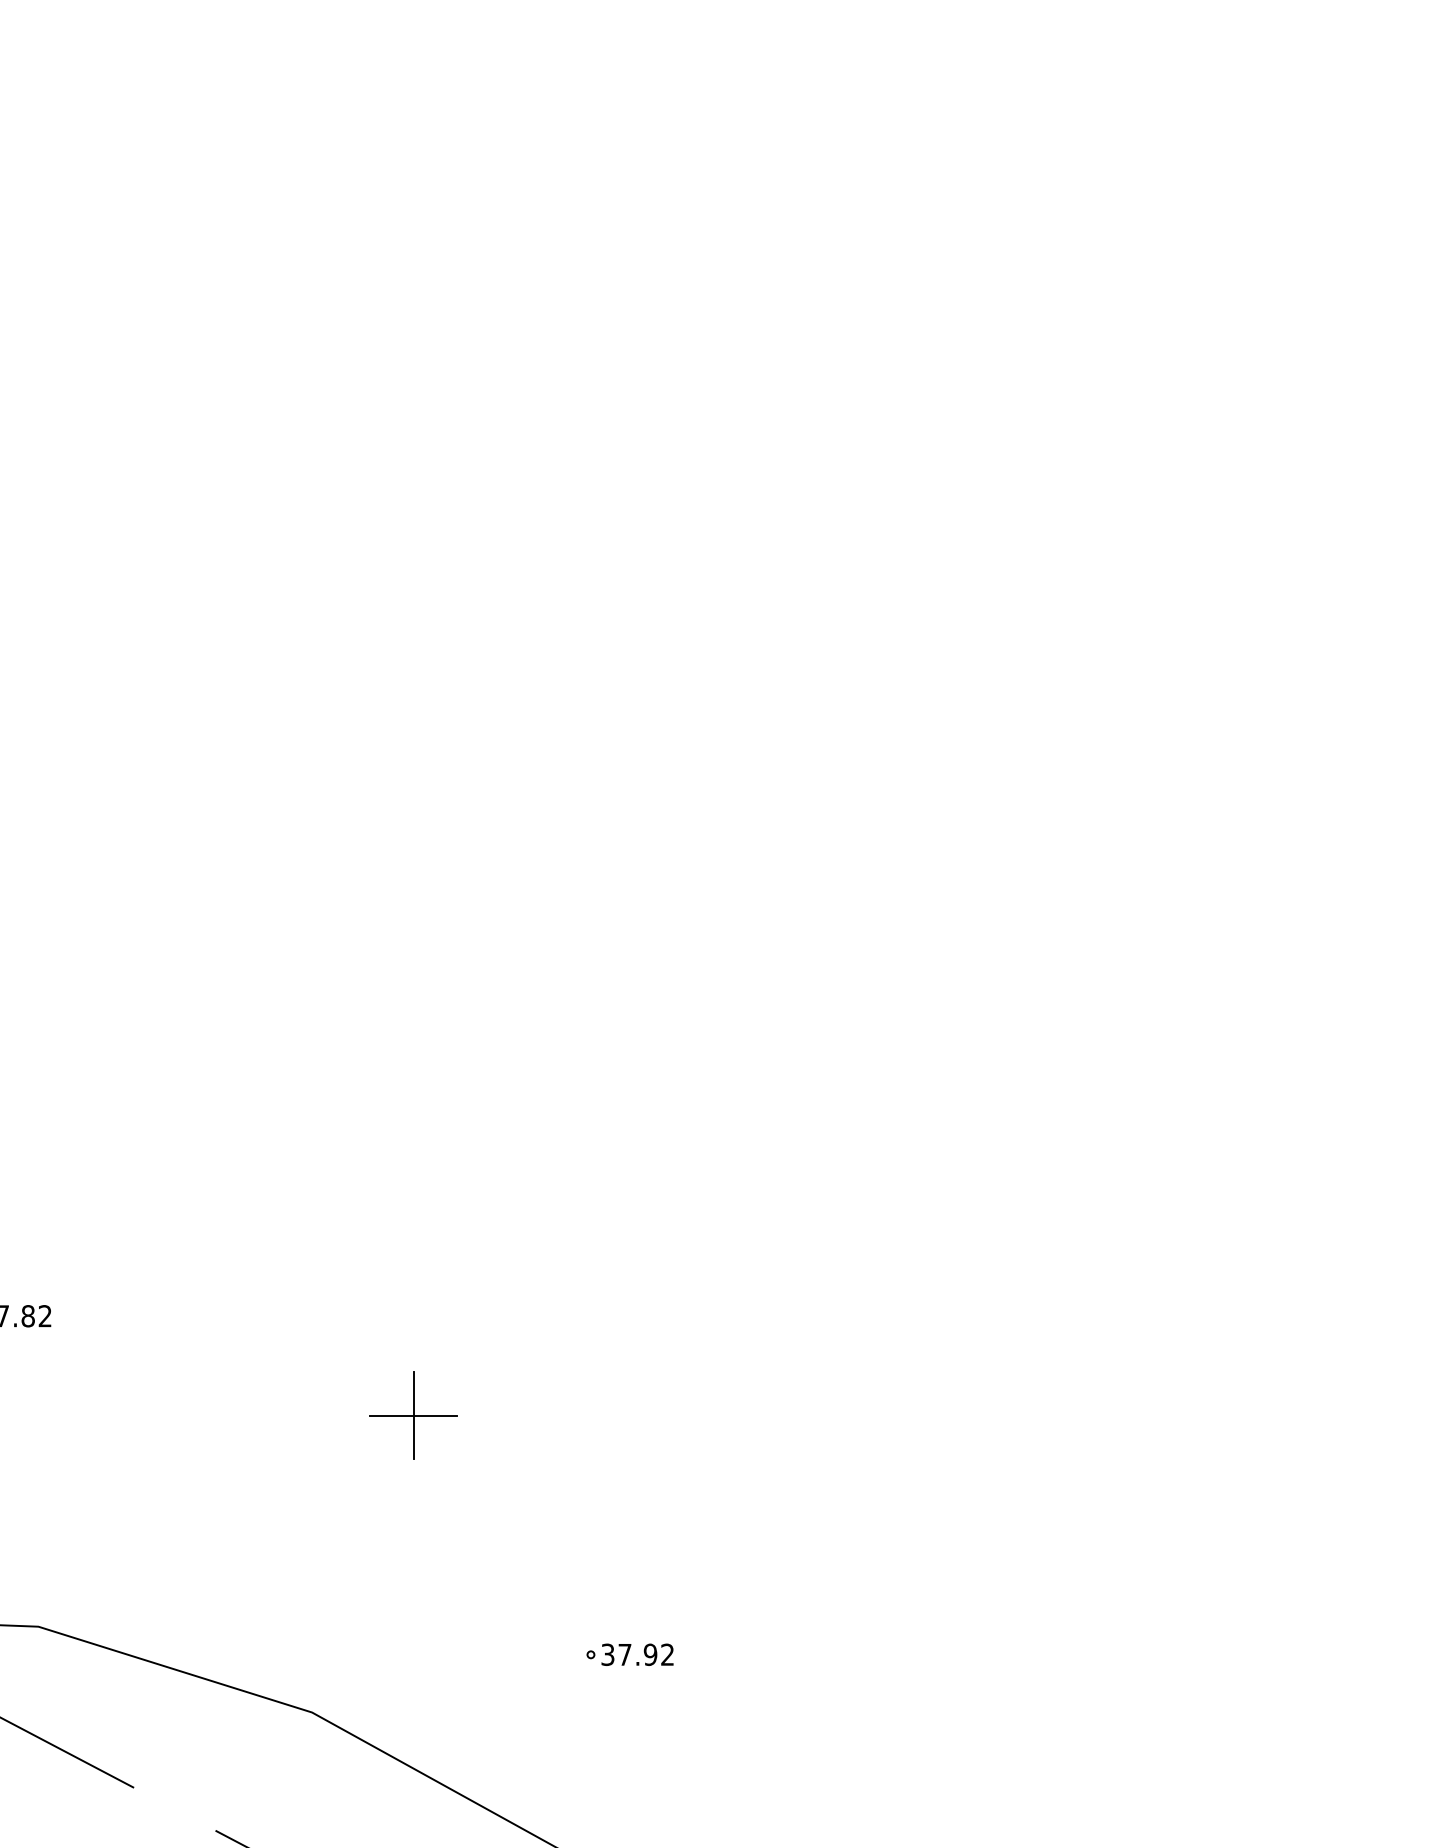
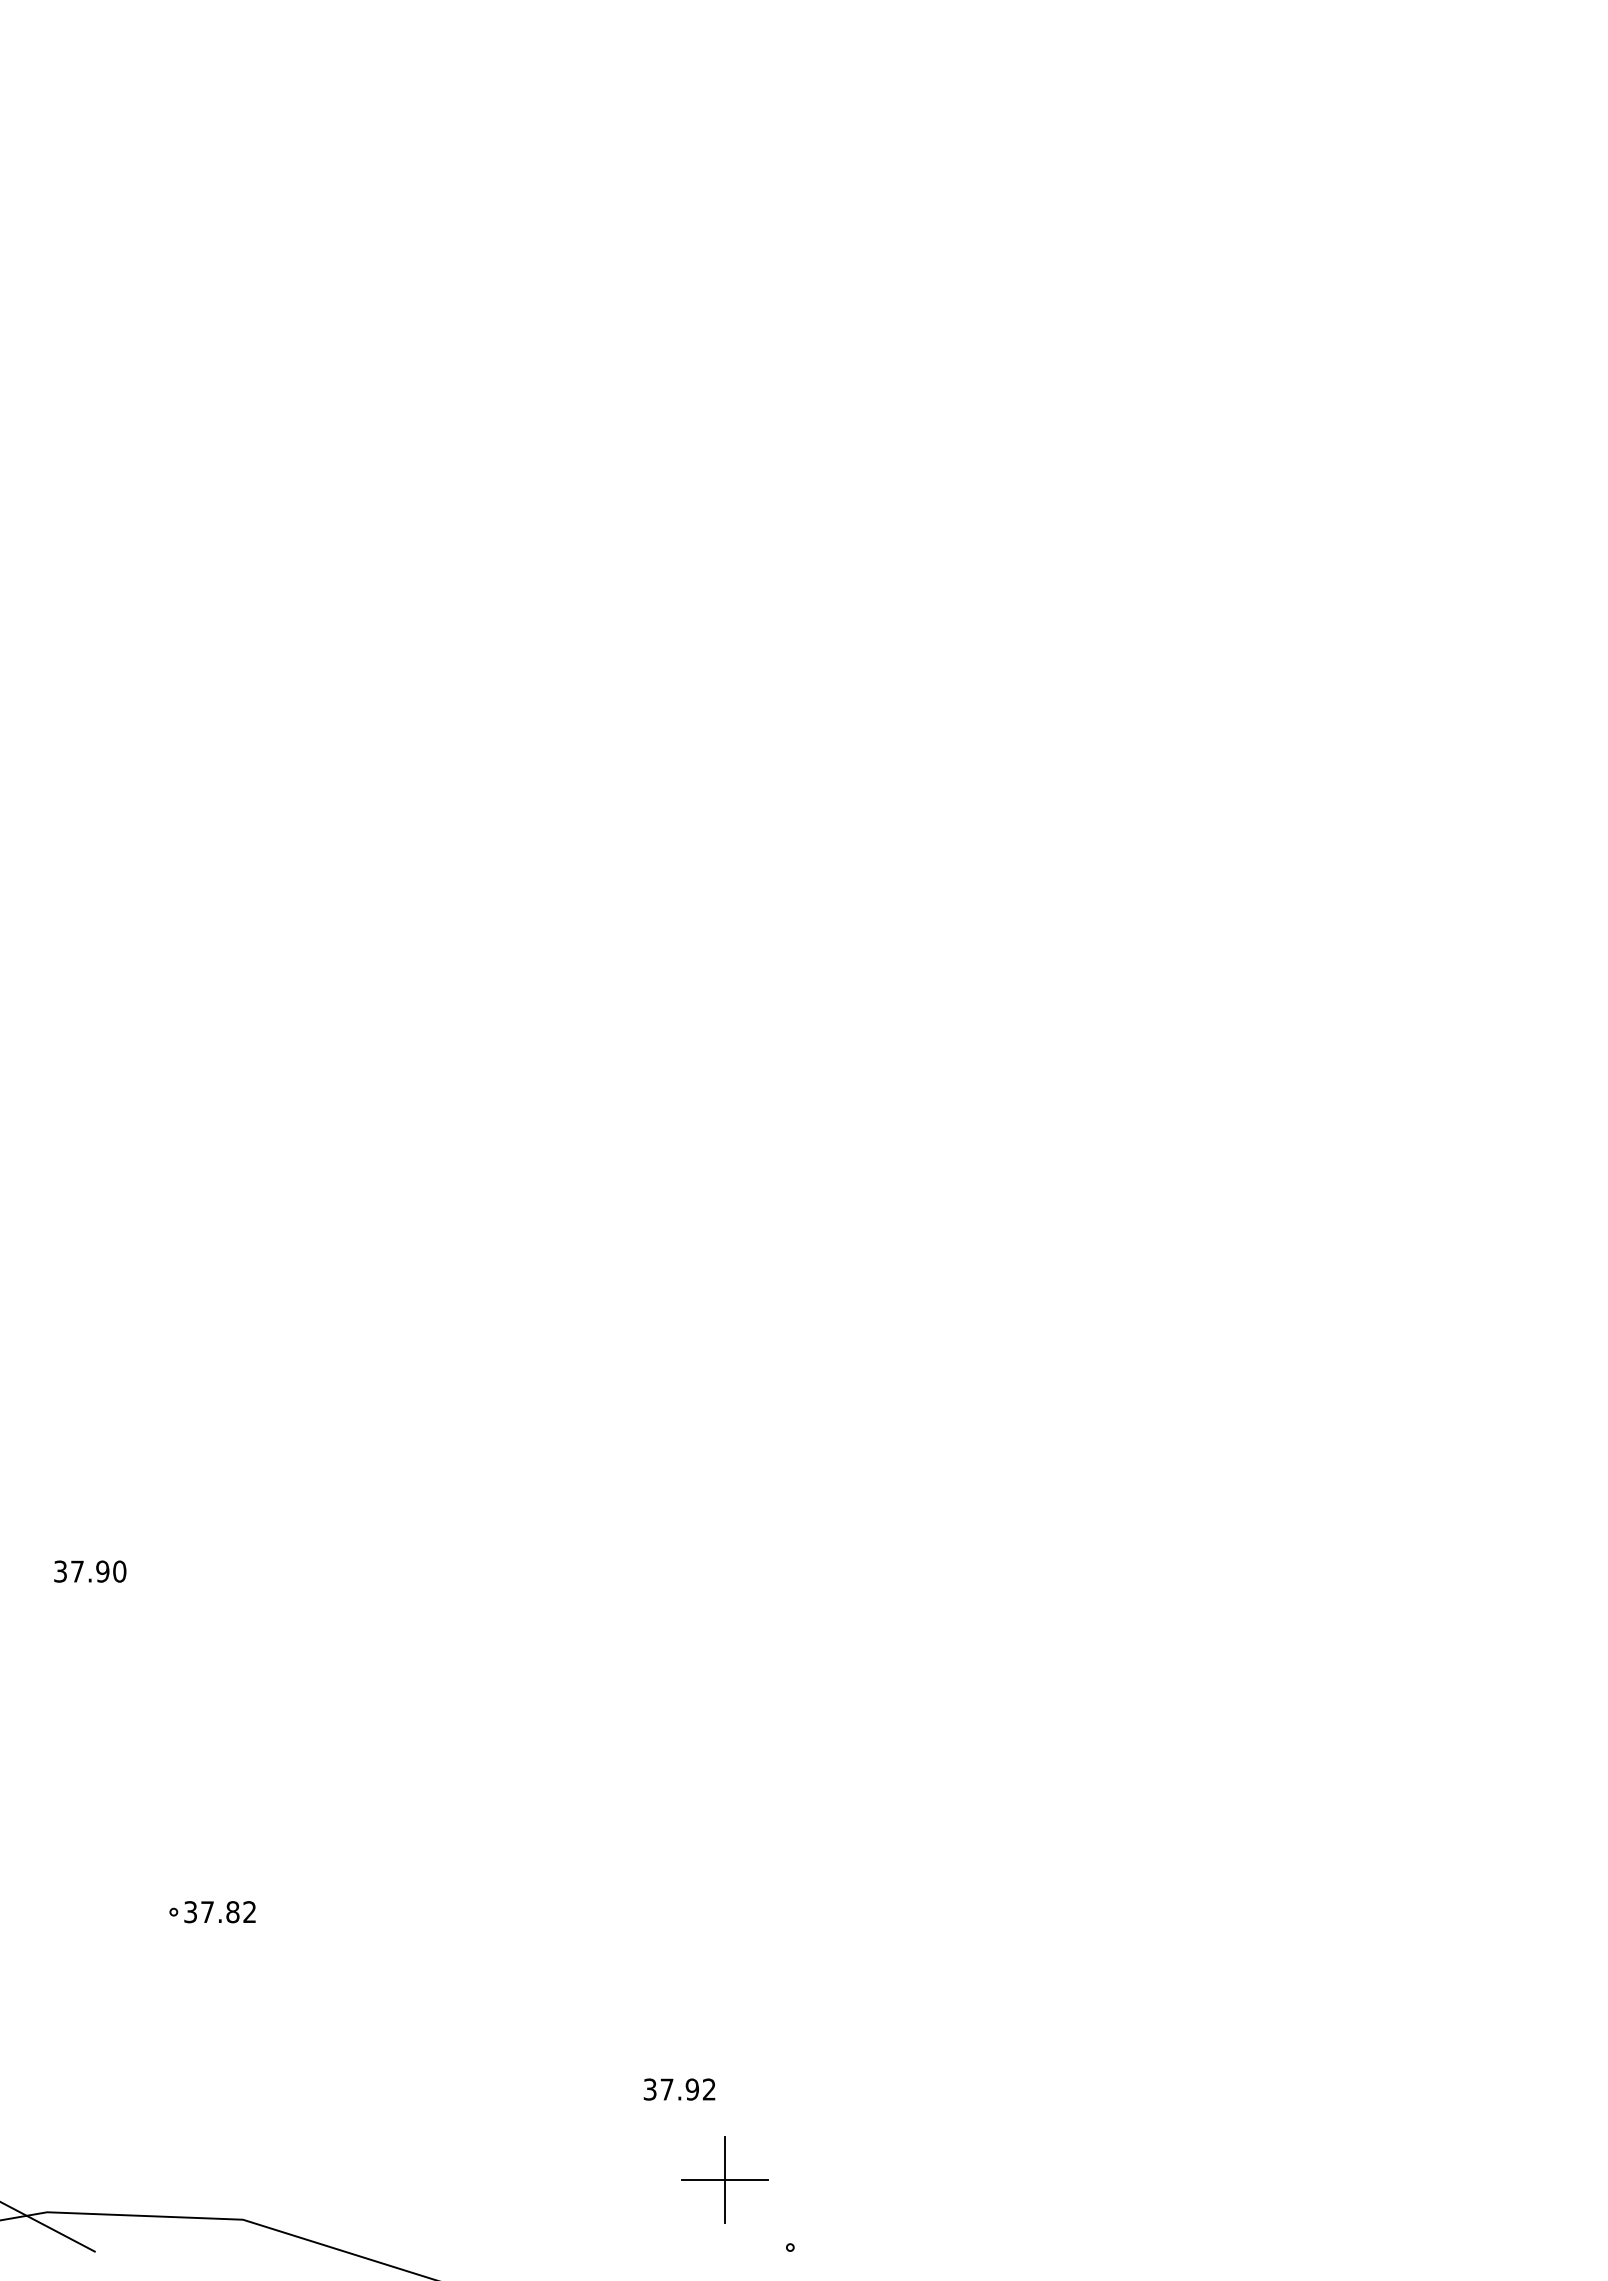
part: (413, 1415) -> (724, 2179), moved
text: (637, 1654) -> (679, 2089), moved

